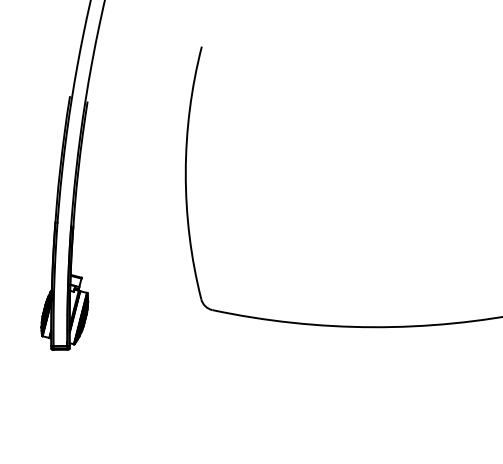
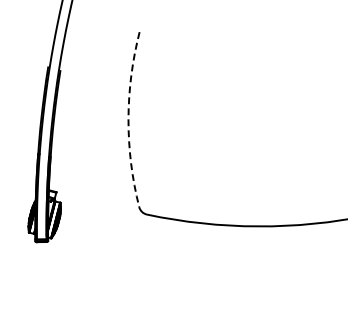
arc: (185, 172) -> (128, 119), solid -> dashed

